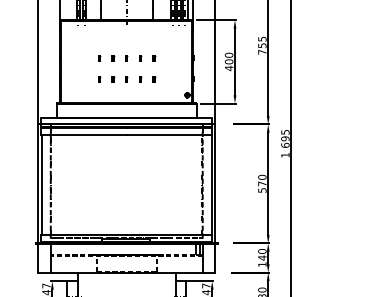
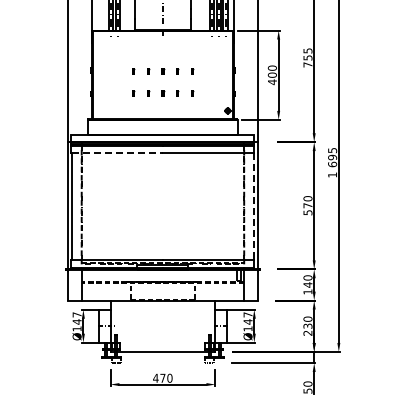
line: (84, 135) -> (117, 153), solid -> dashed
line: (211, 184) -> (253, 206), solid -> dashed

